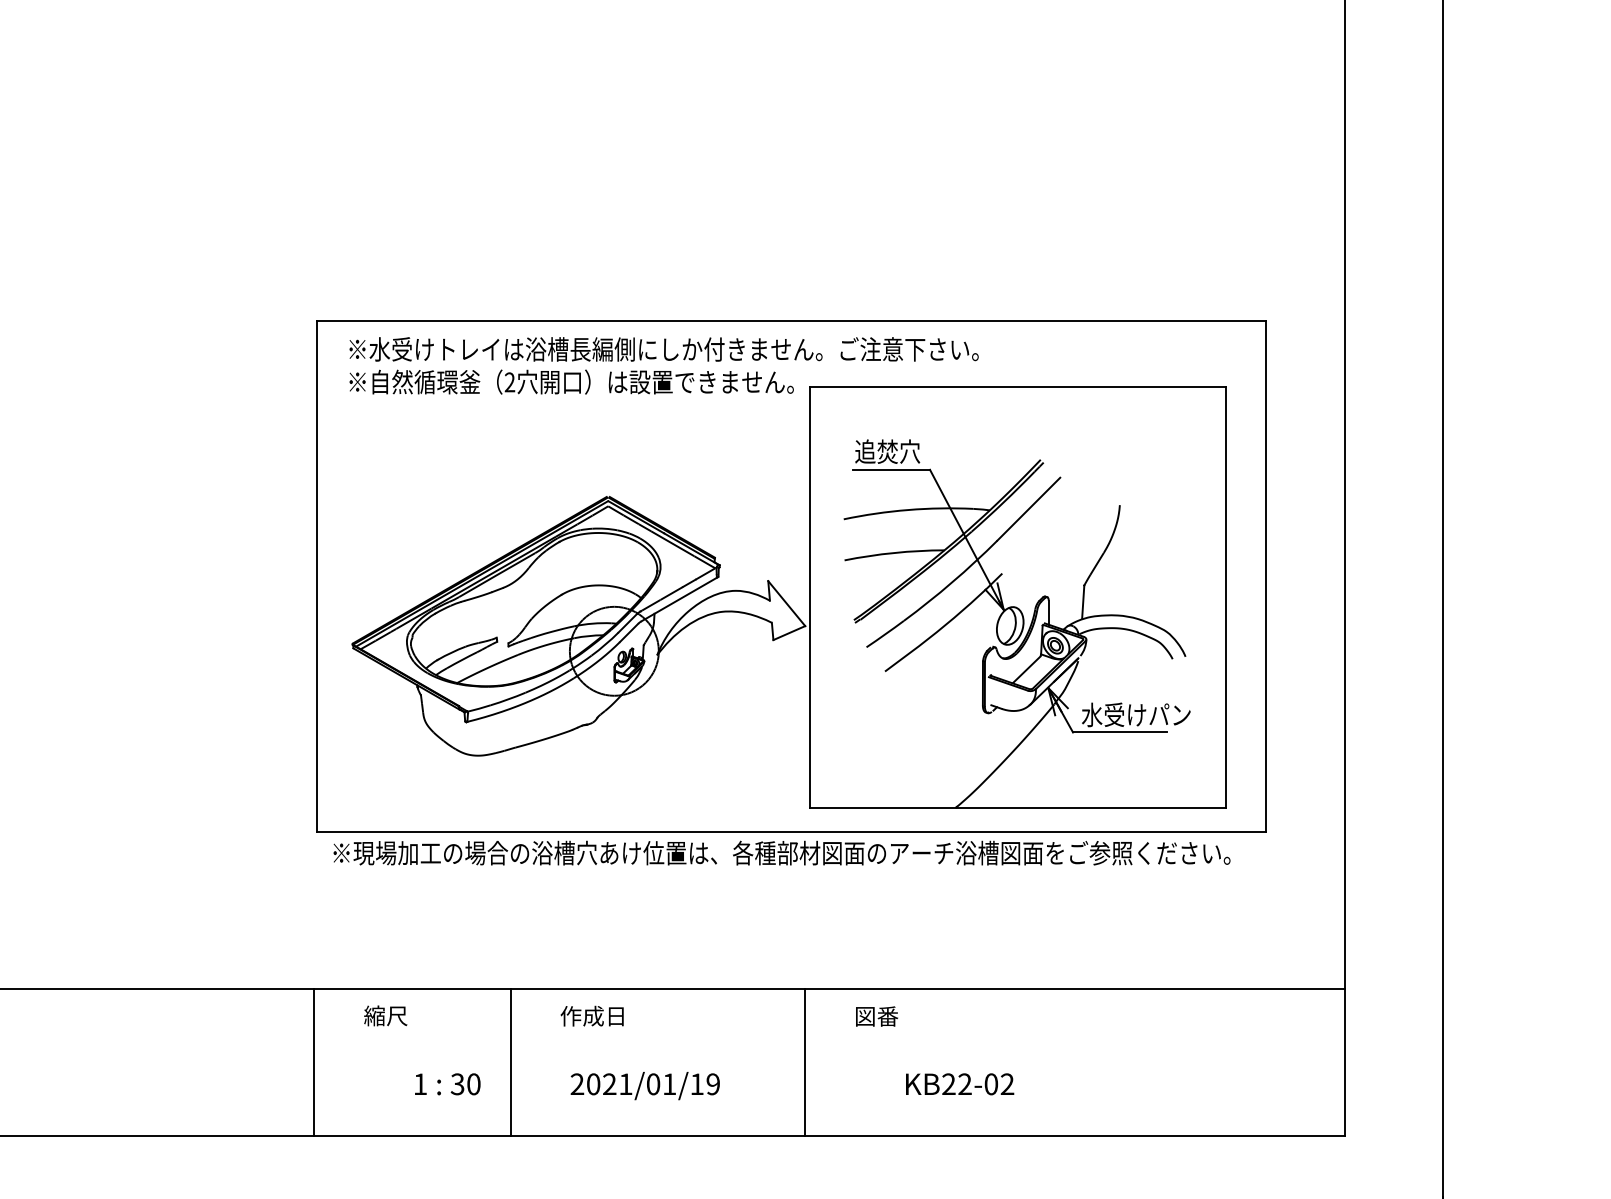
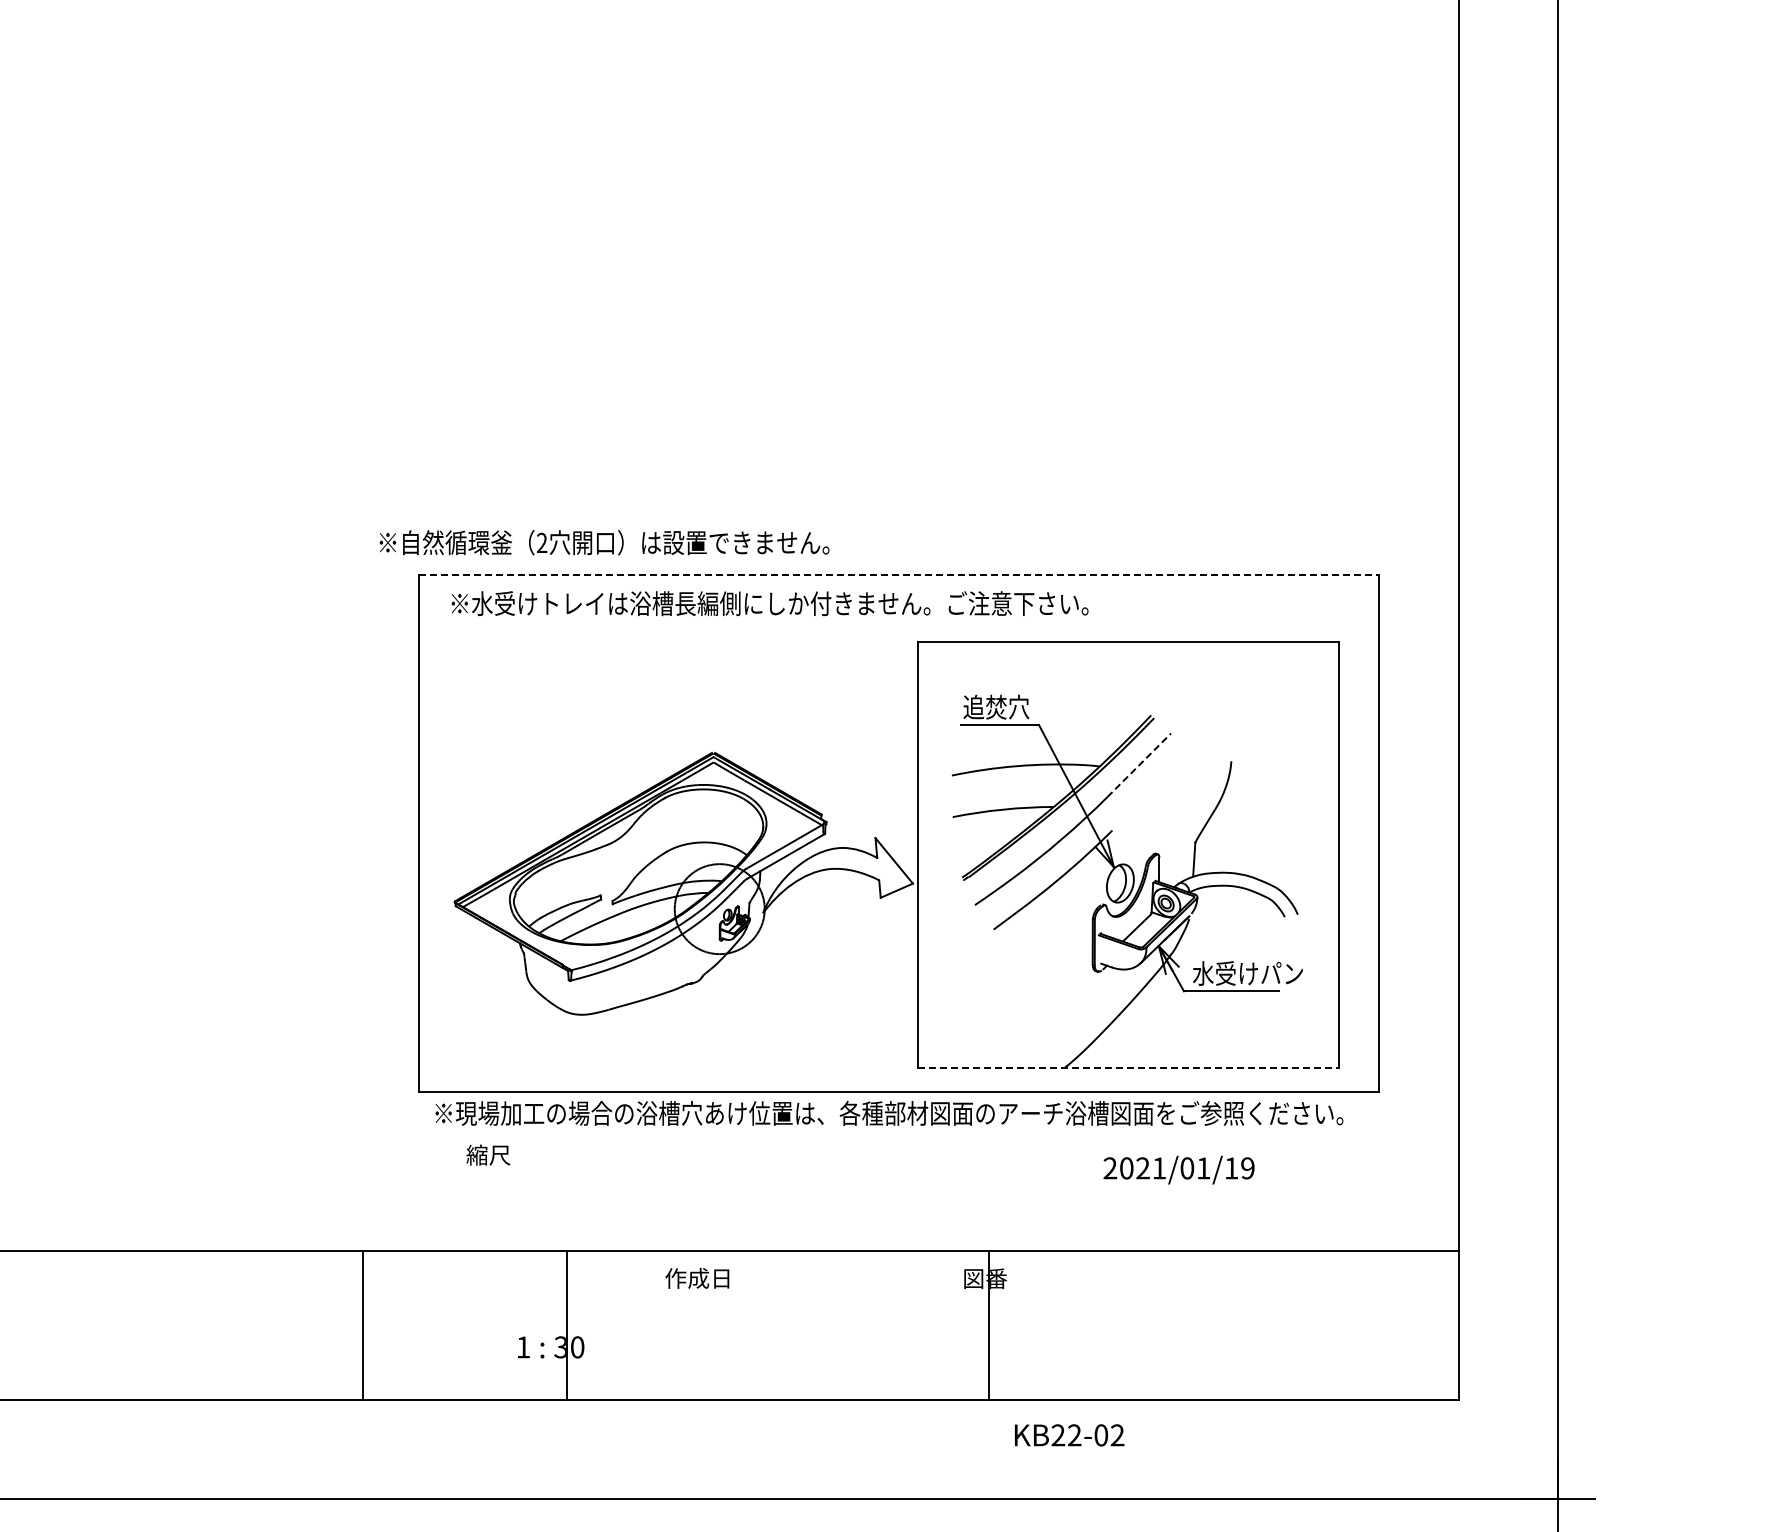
line: (791, 320) -> (899, 574), solid -> dashed
text: (571, 381) -> (604, 542), moved
line: (1029, 509) -> (1139, 765), solid -> dashed
line: (1018, 807) -> (1128, 1067), solid -> dashed
text: (385, 1015) -> (488, 1154), moved
line: (314, 1061) -> (363, 1324), moved
line: (510, 1061) -> (566, 1324), moved
line: (804, 1061) -> (988, 1324), moved
text: (959, 1084) -> (1069, 1435), moved
text: (644, 1085) -> (1178, 1169), moved

